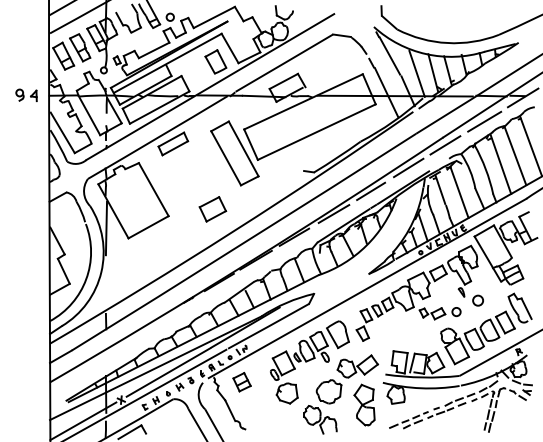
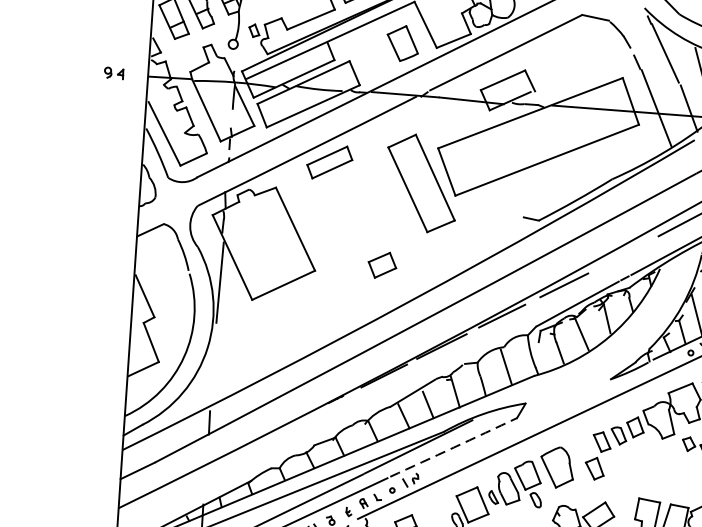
part: (26, 94) -> (114, 72), size x0.6
line: (371, 191) -> (623, 255), removed
part: (212, 209) -> (381, 265), size x0.7
arc: (268, 326) -> (453, 447), solid -> dashed

